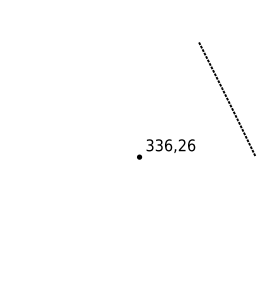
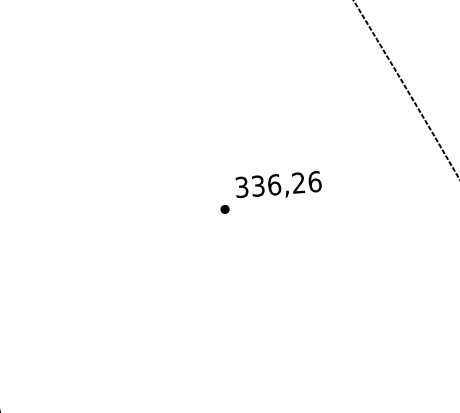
text: (166, 149) -> (271, 192), moved

